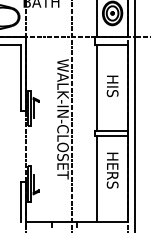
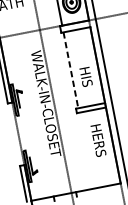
text: (112, 86) -> (86, 77), moved
line: (97, 88) -> (71, 70), solid -> dashed
line: (97, 178) -> (86, 150), removed

